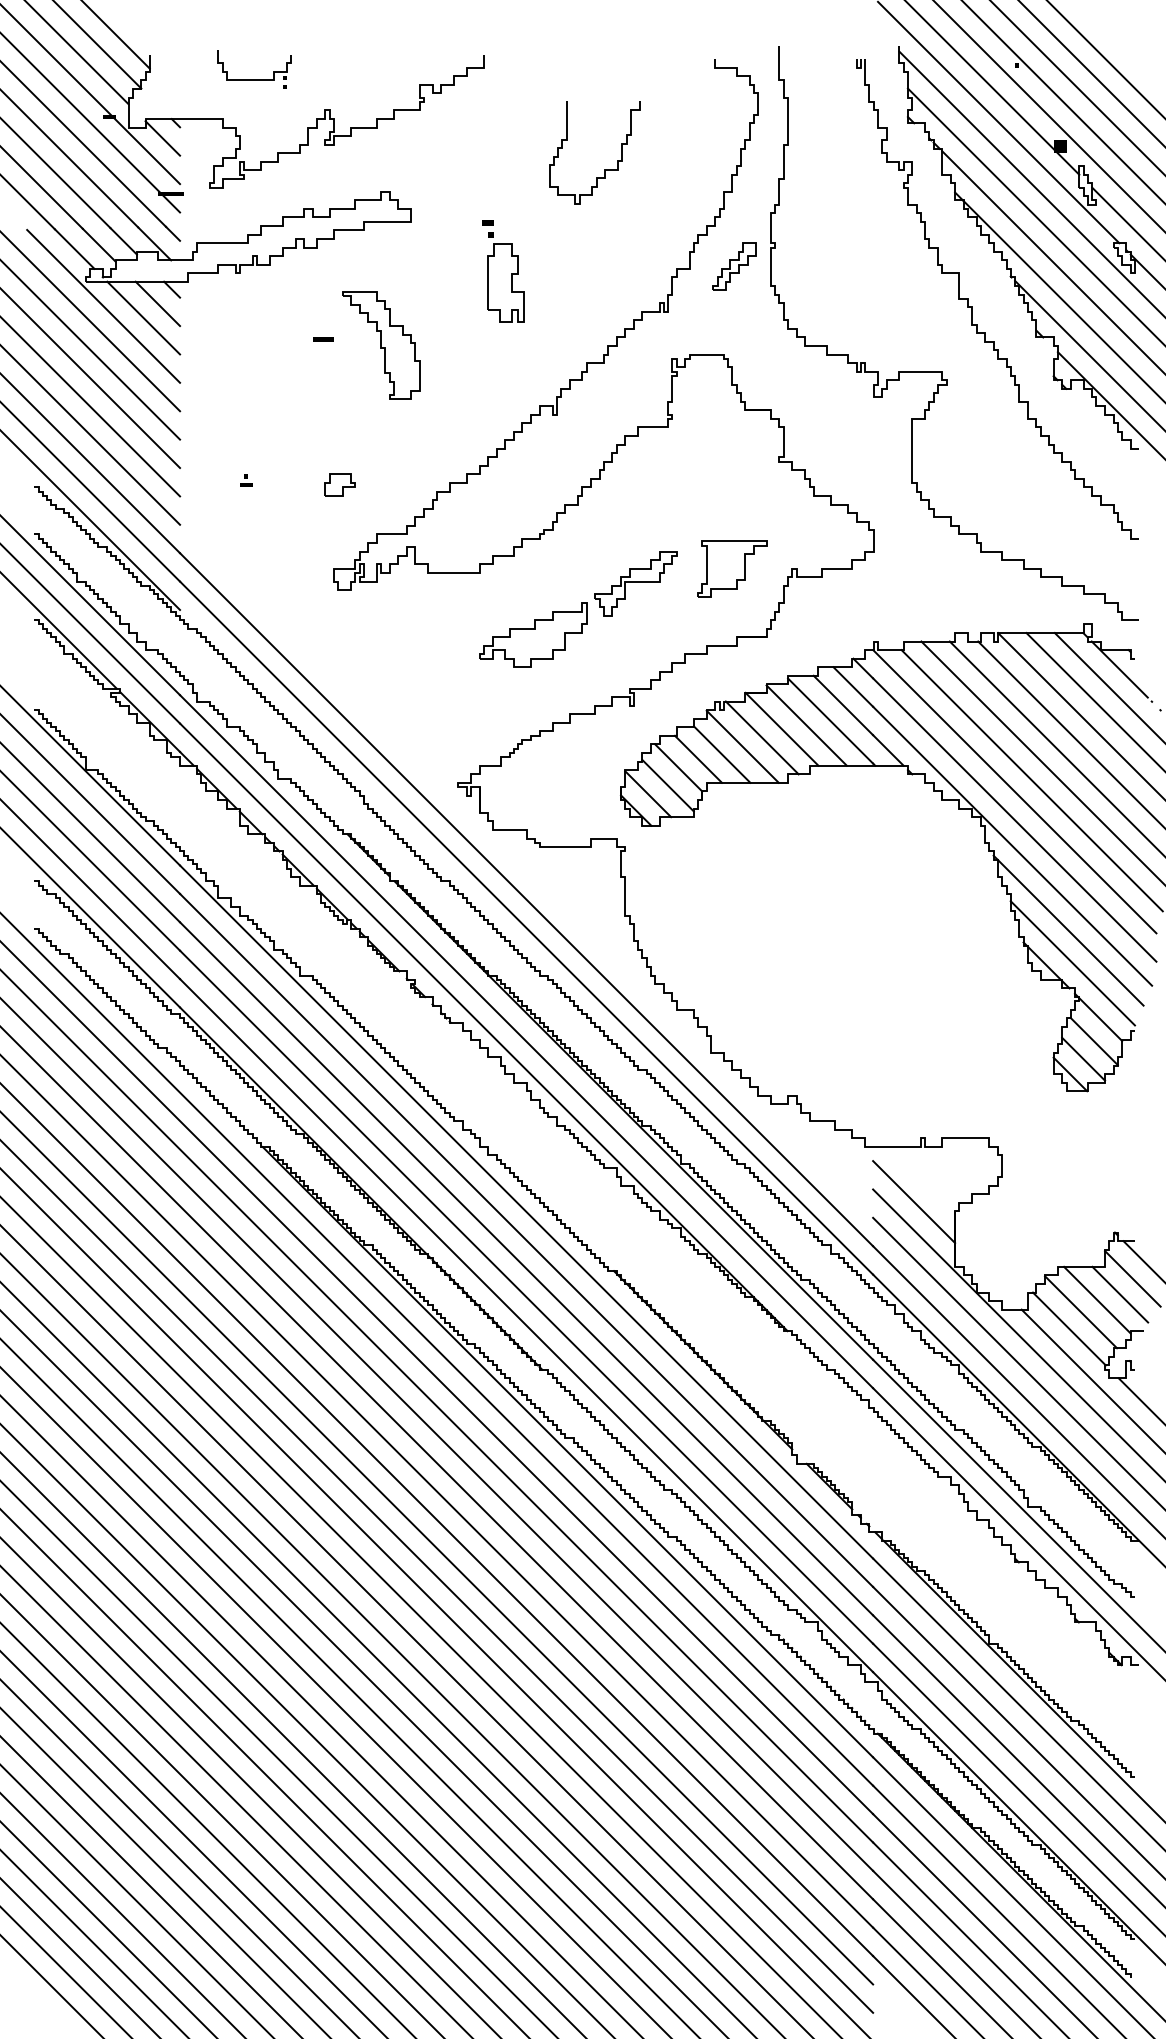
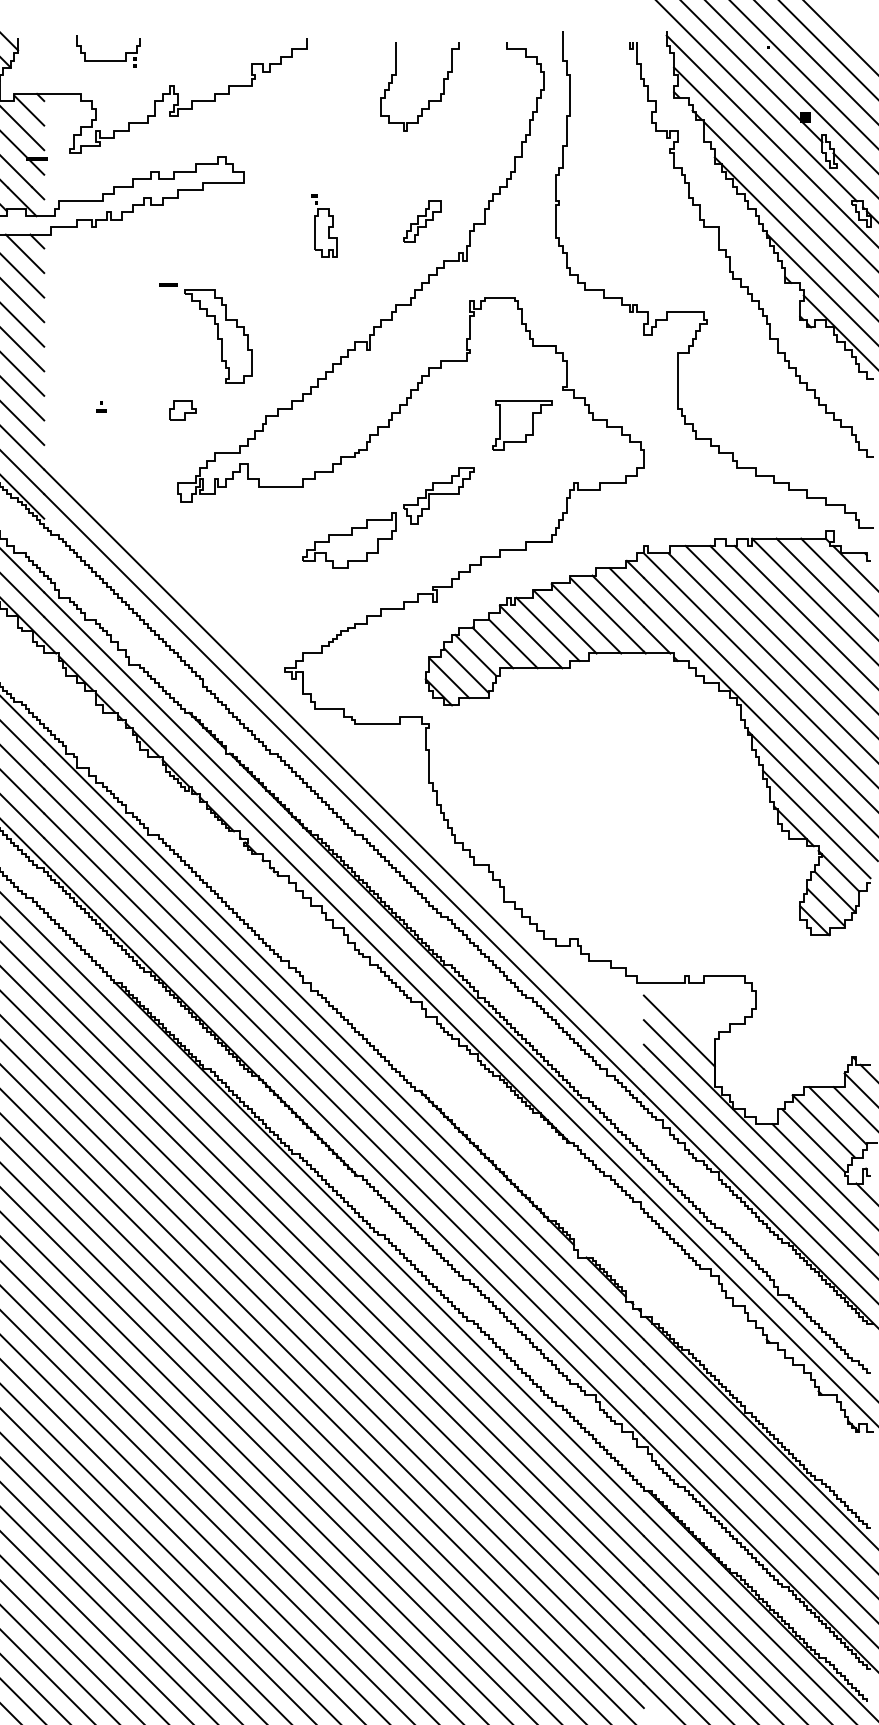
curve: (604, 169) -> (428, 101), moved
part: (734, 266) -> (421, 221), moved
part: (503, 271) -> (324, 225), size x0.71
part: (381, 345) -> (218, 336), moved
part: (732, 568) -> (522, 424), moved

